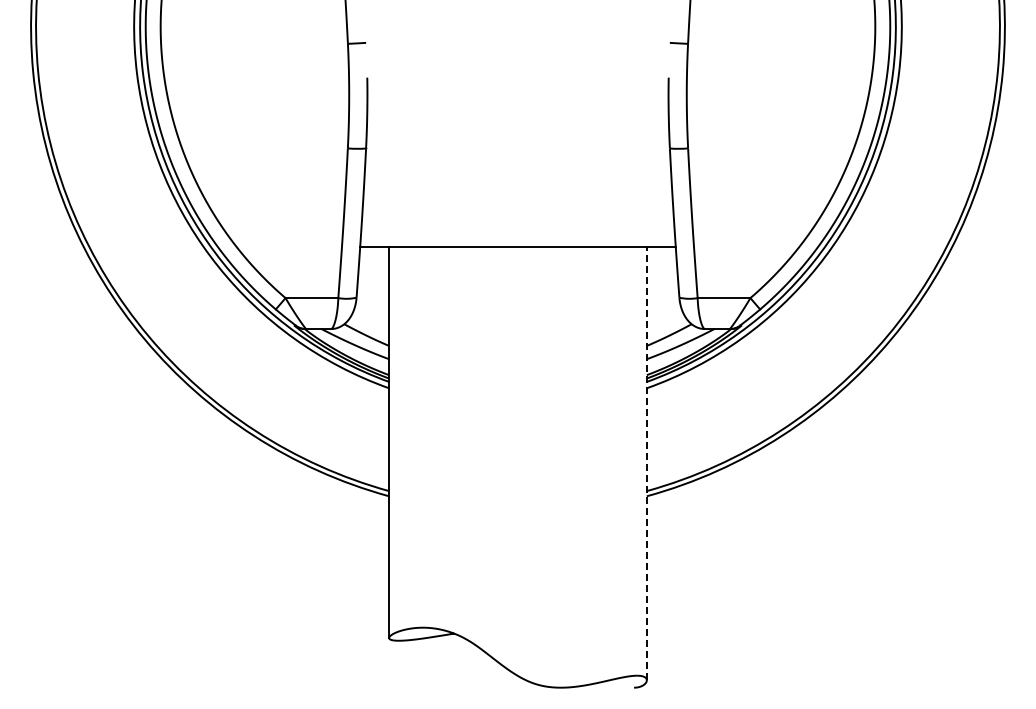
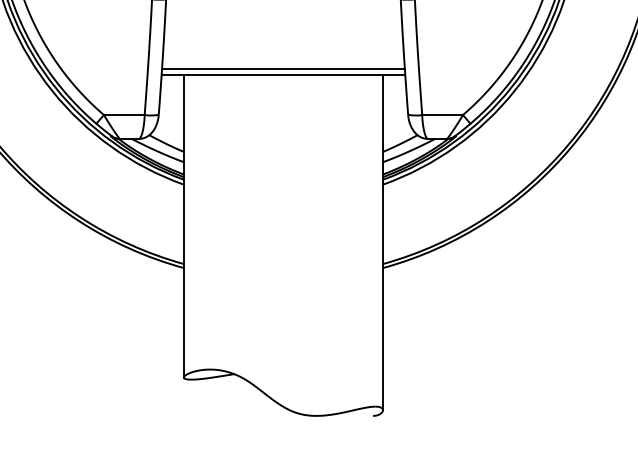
line: (517, 238) -> (283, 68), added
line: (646, 463) -> (382, 242), dashed -> solid

